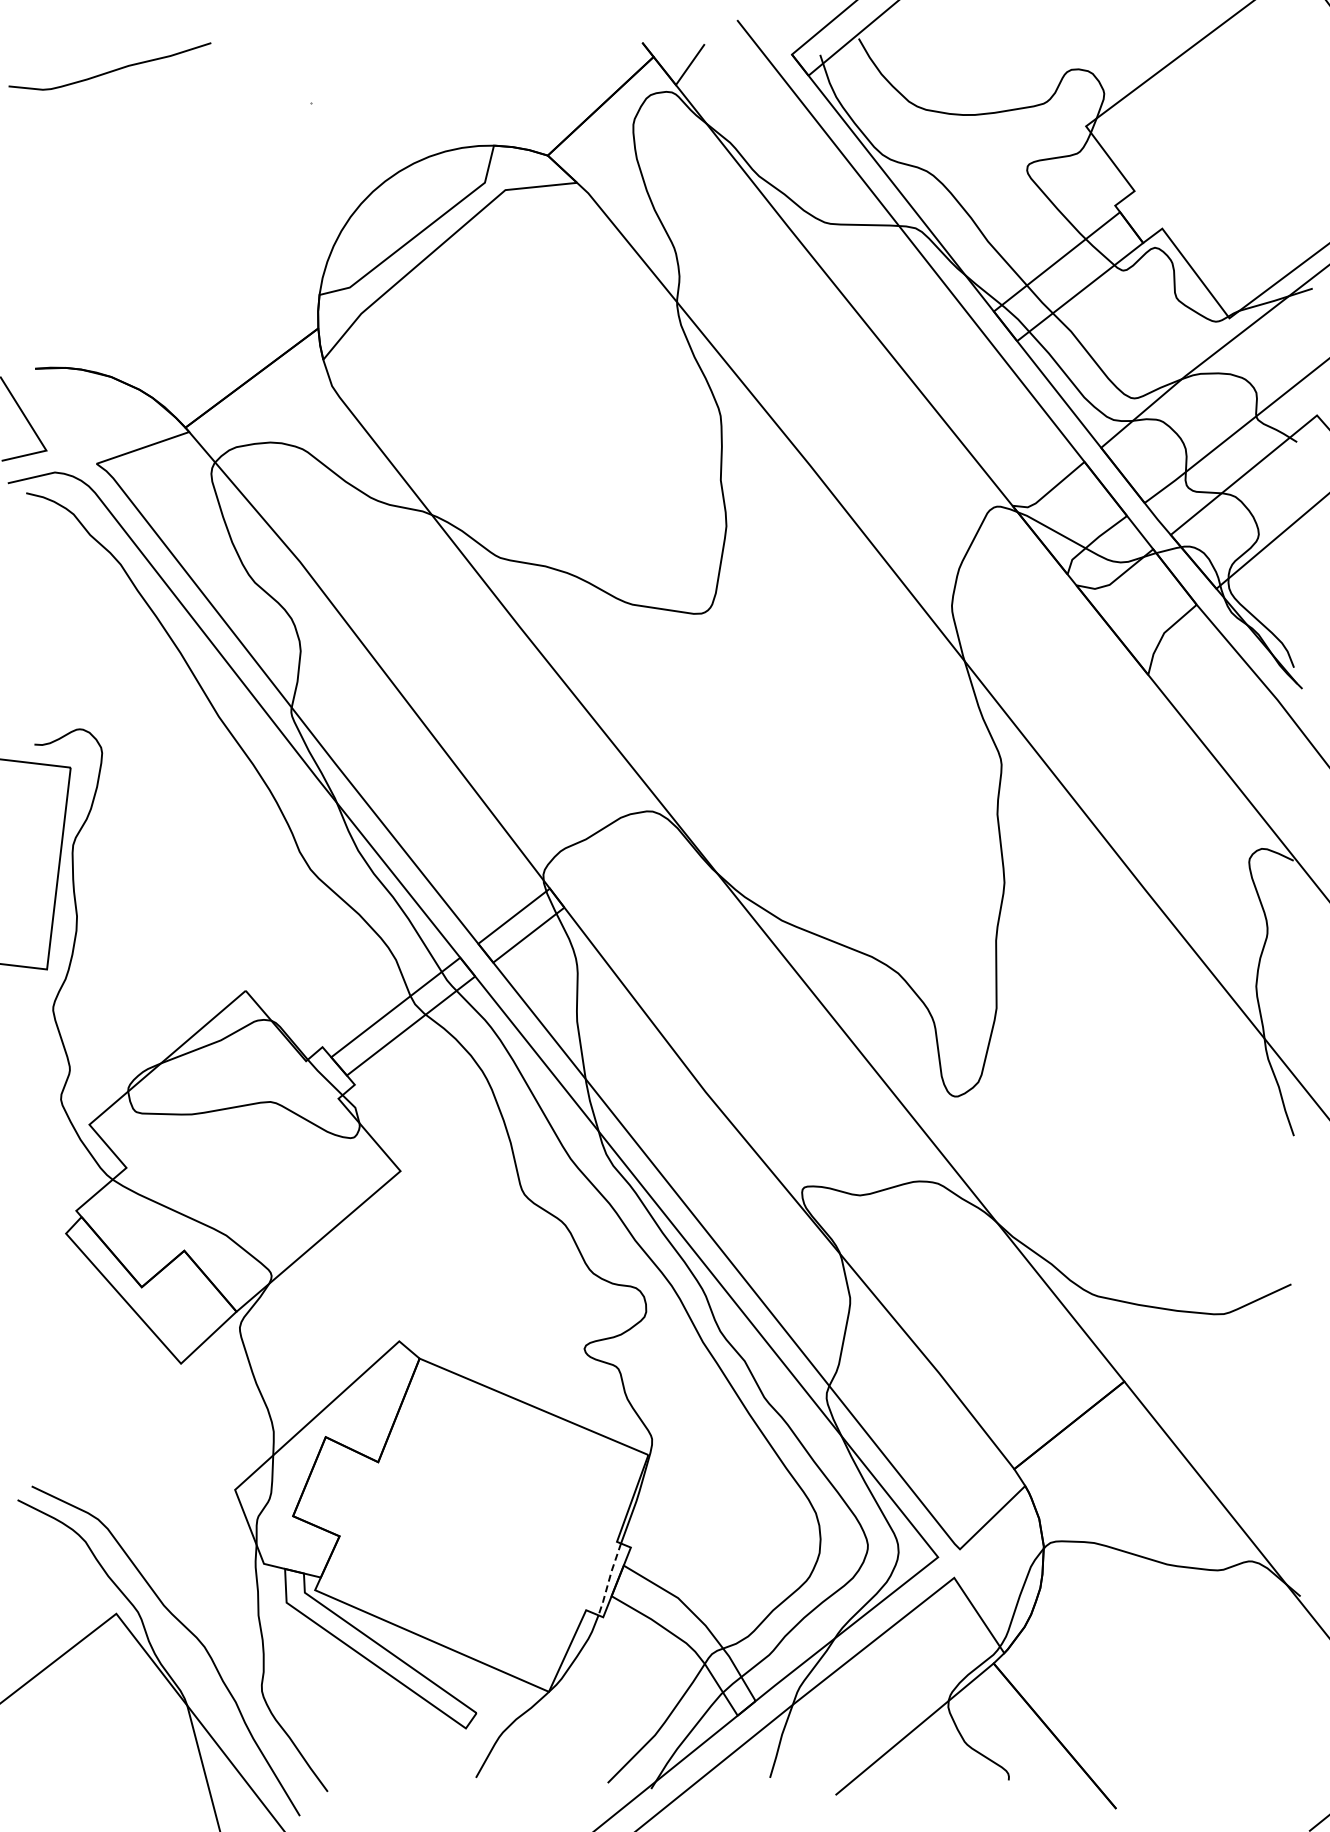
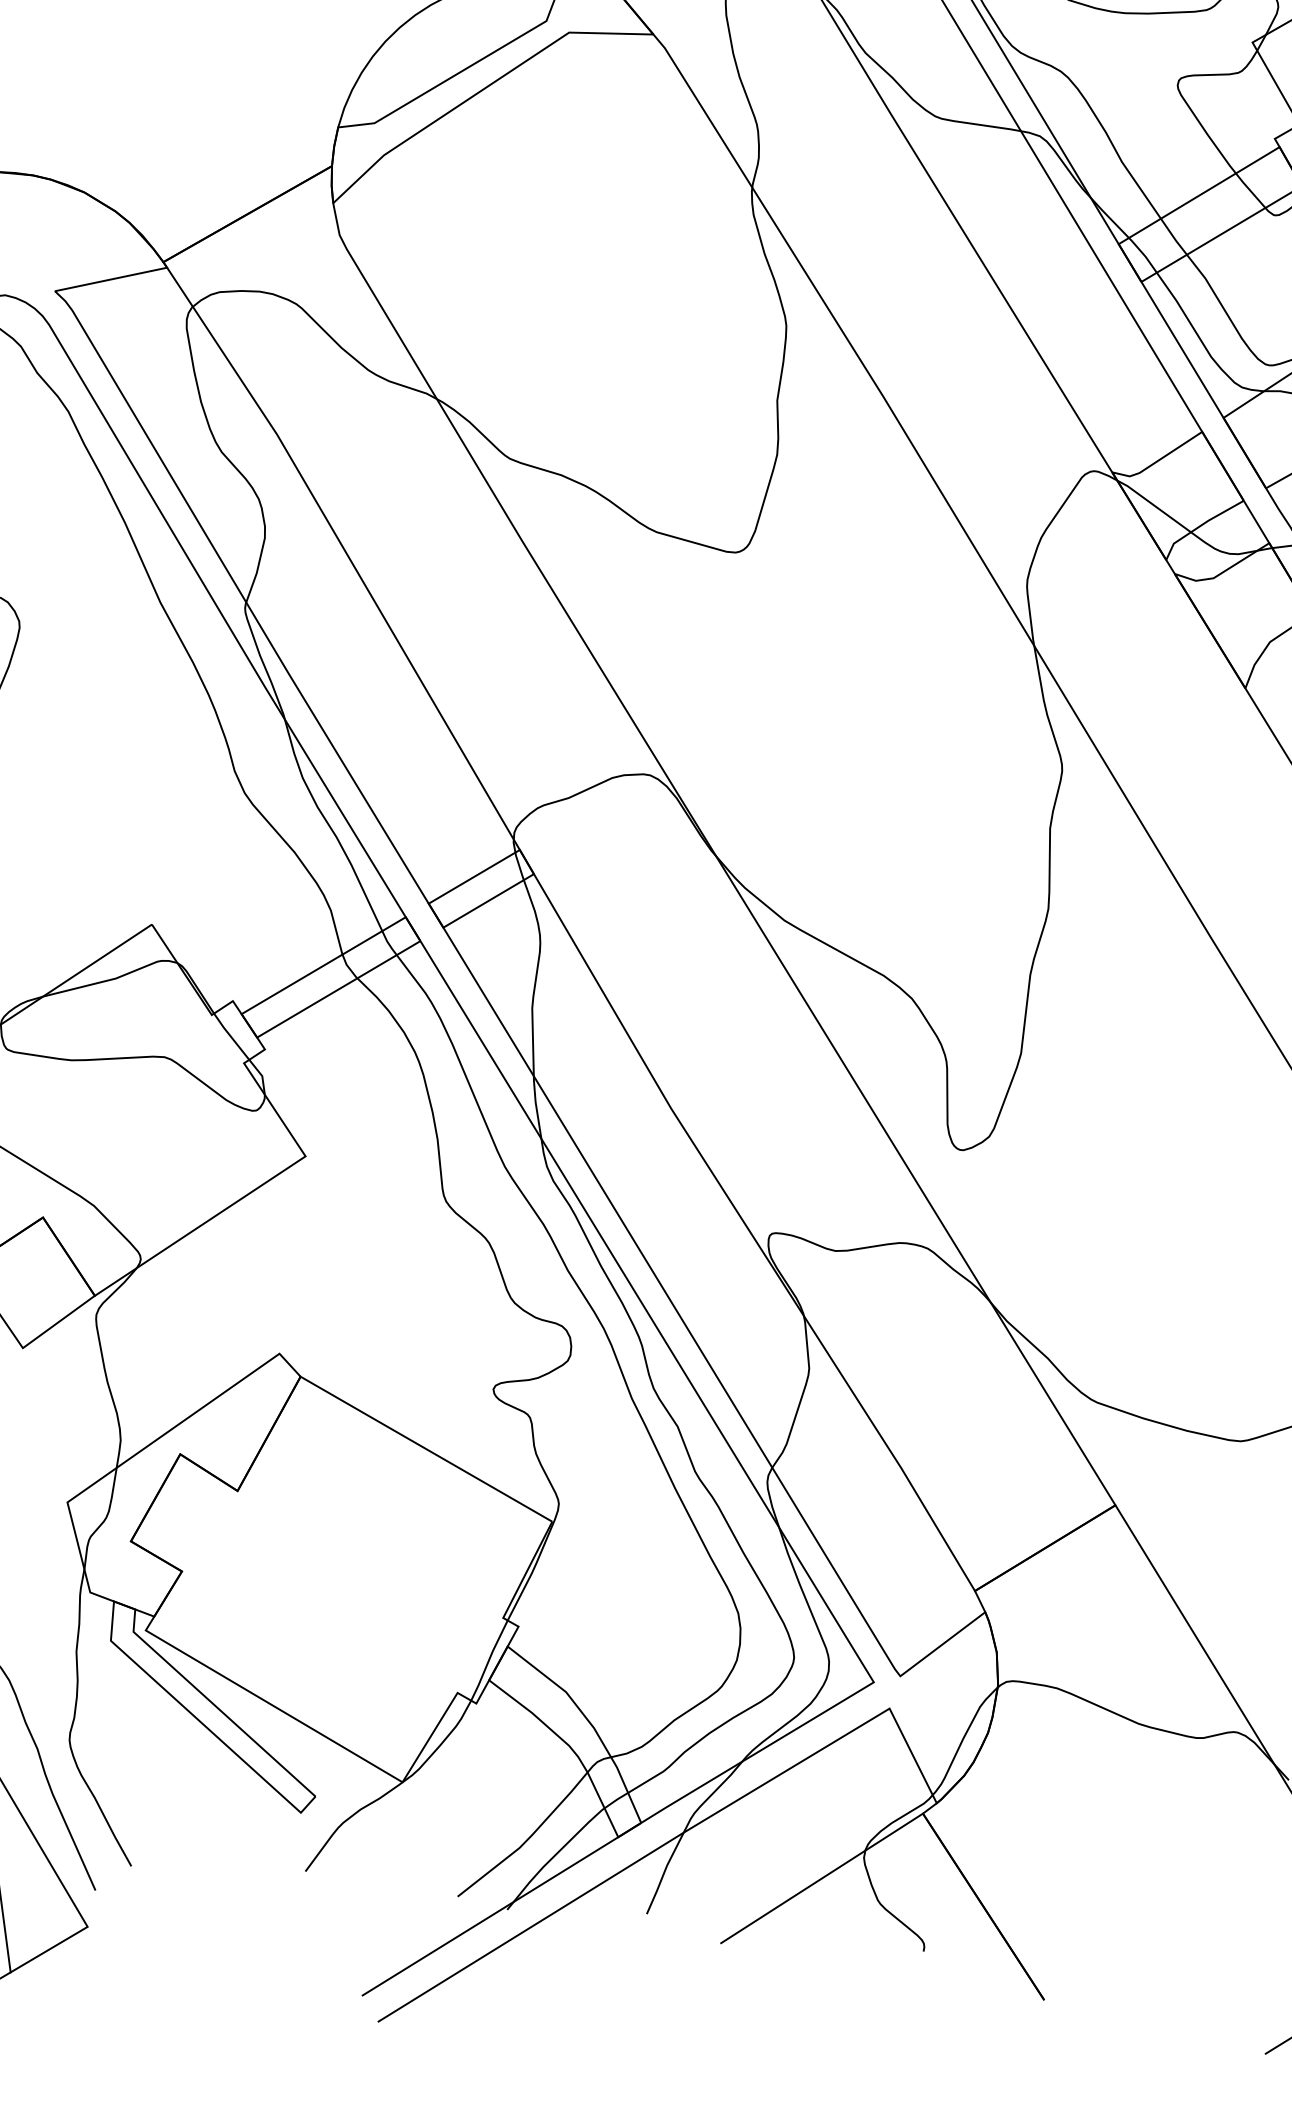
line: (609, 1579) -> (489, 1660), dashed -> solid

